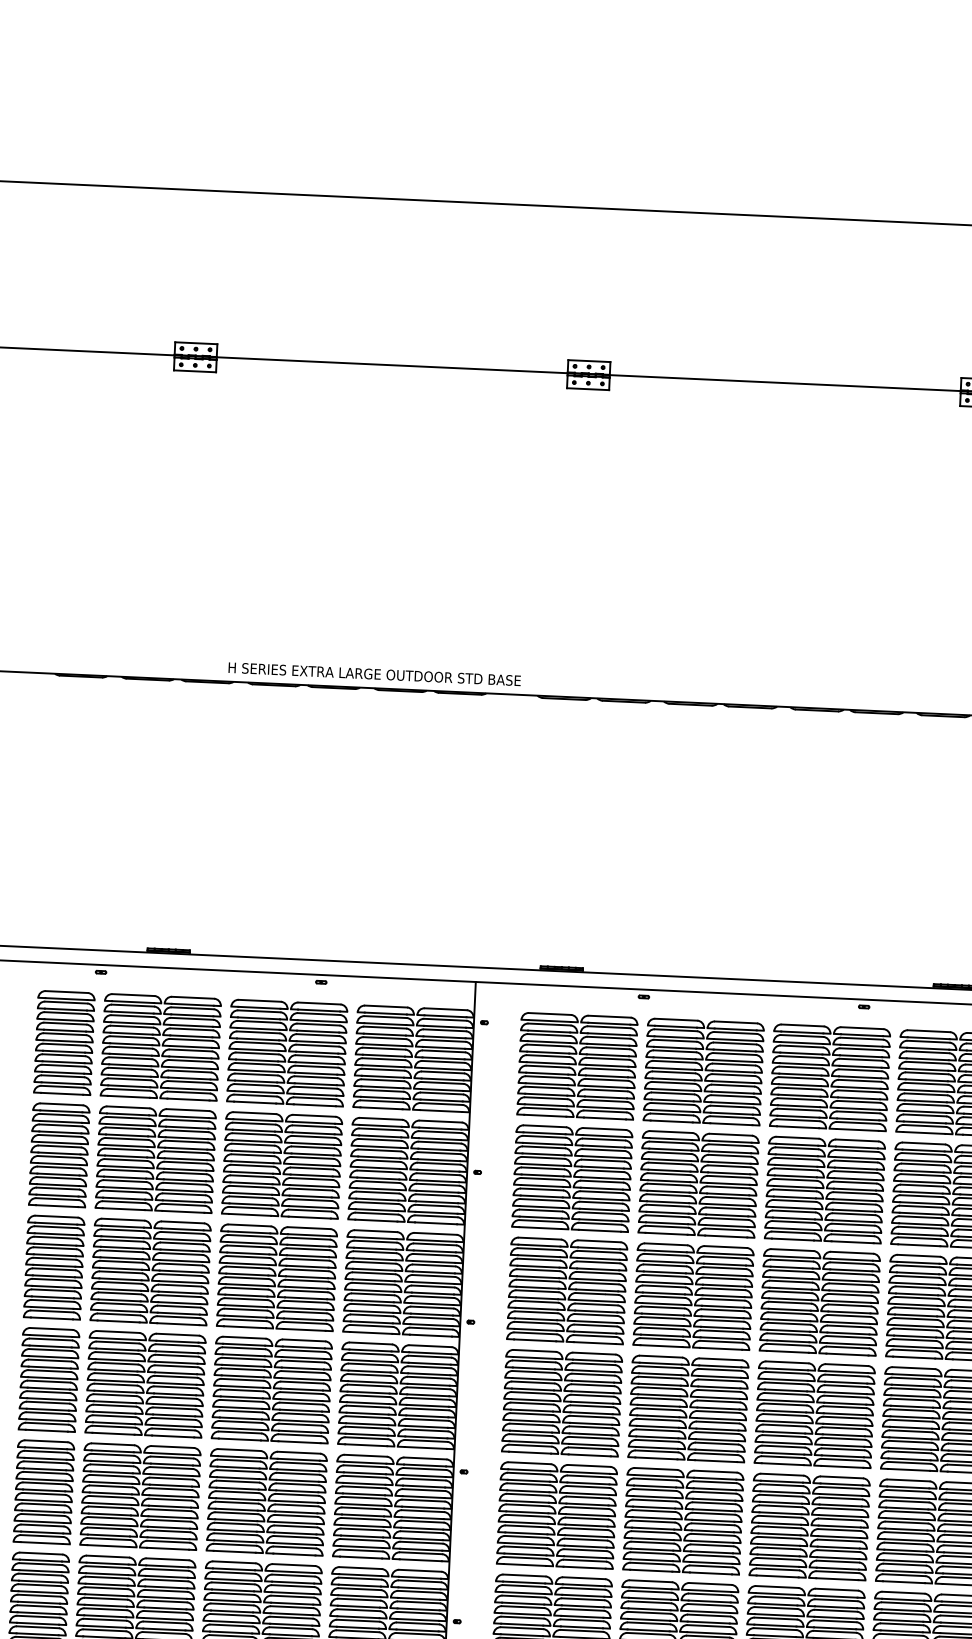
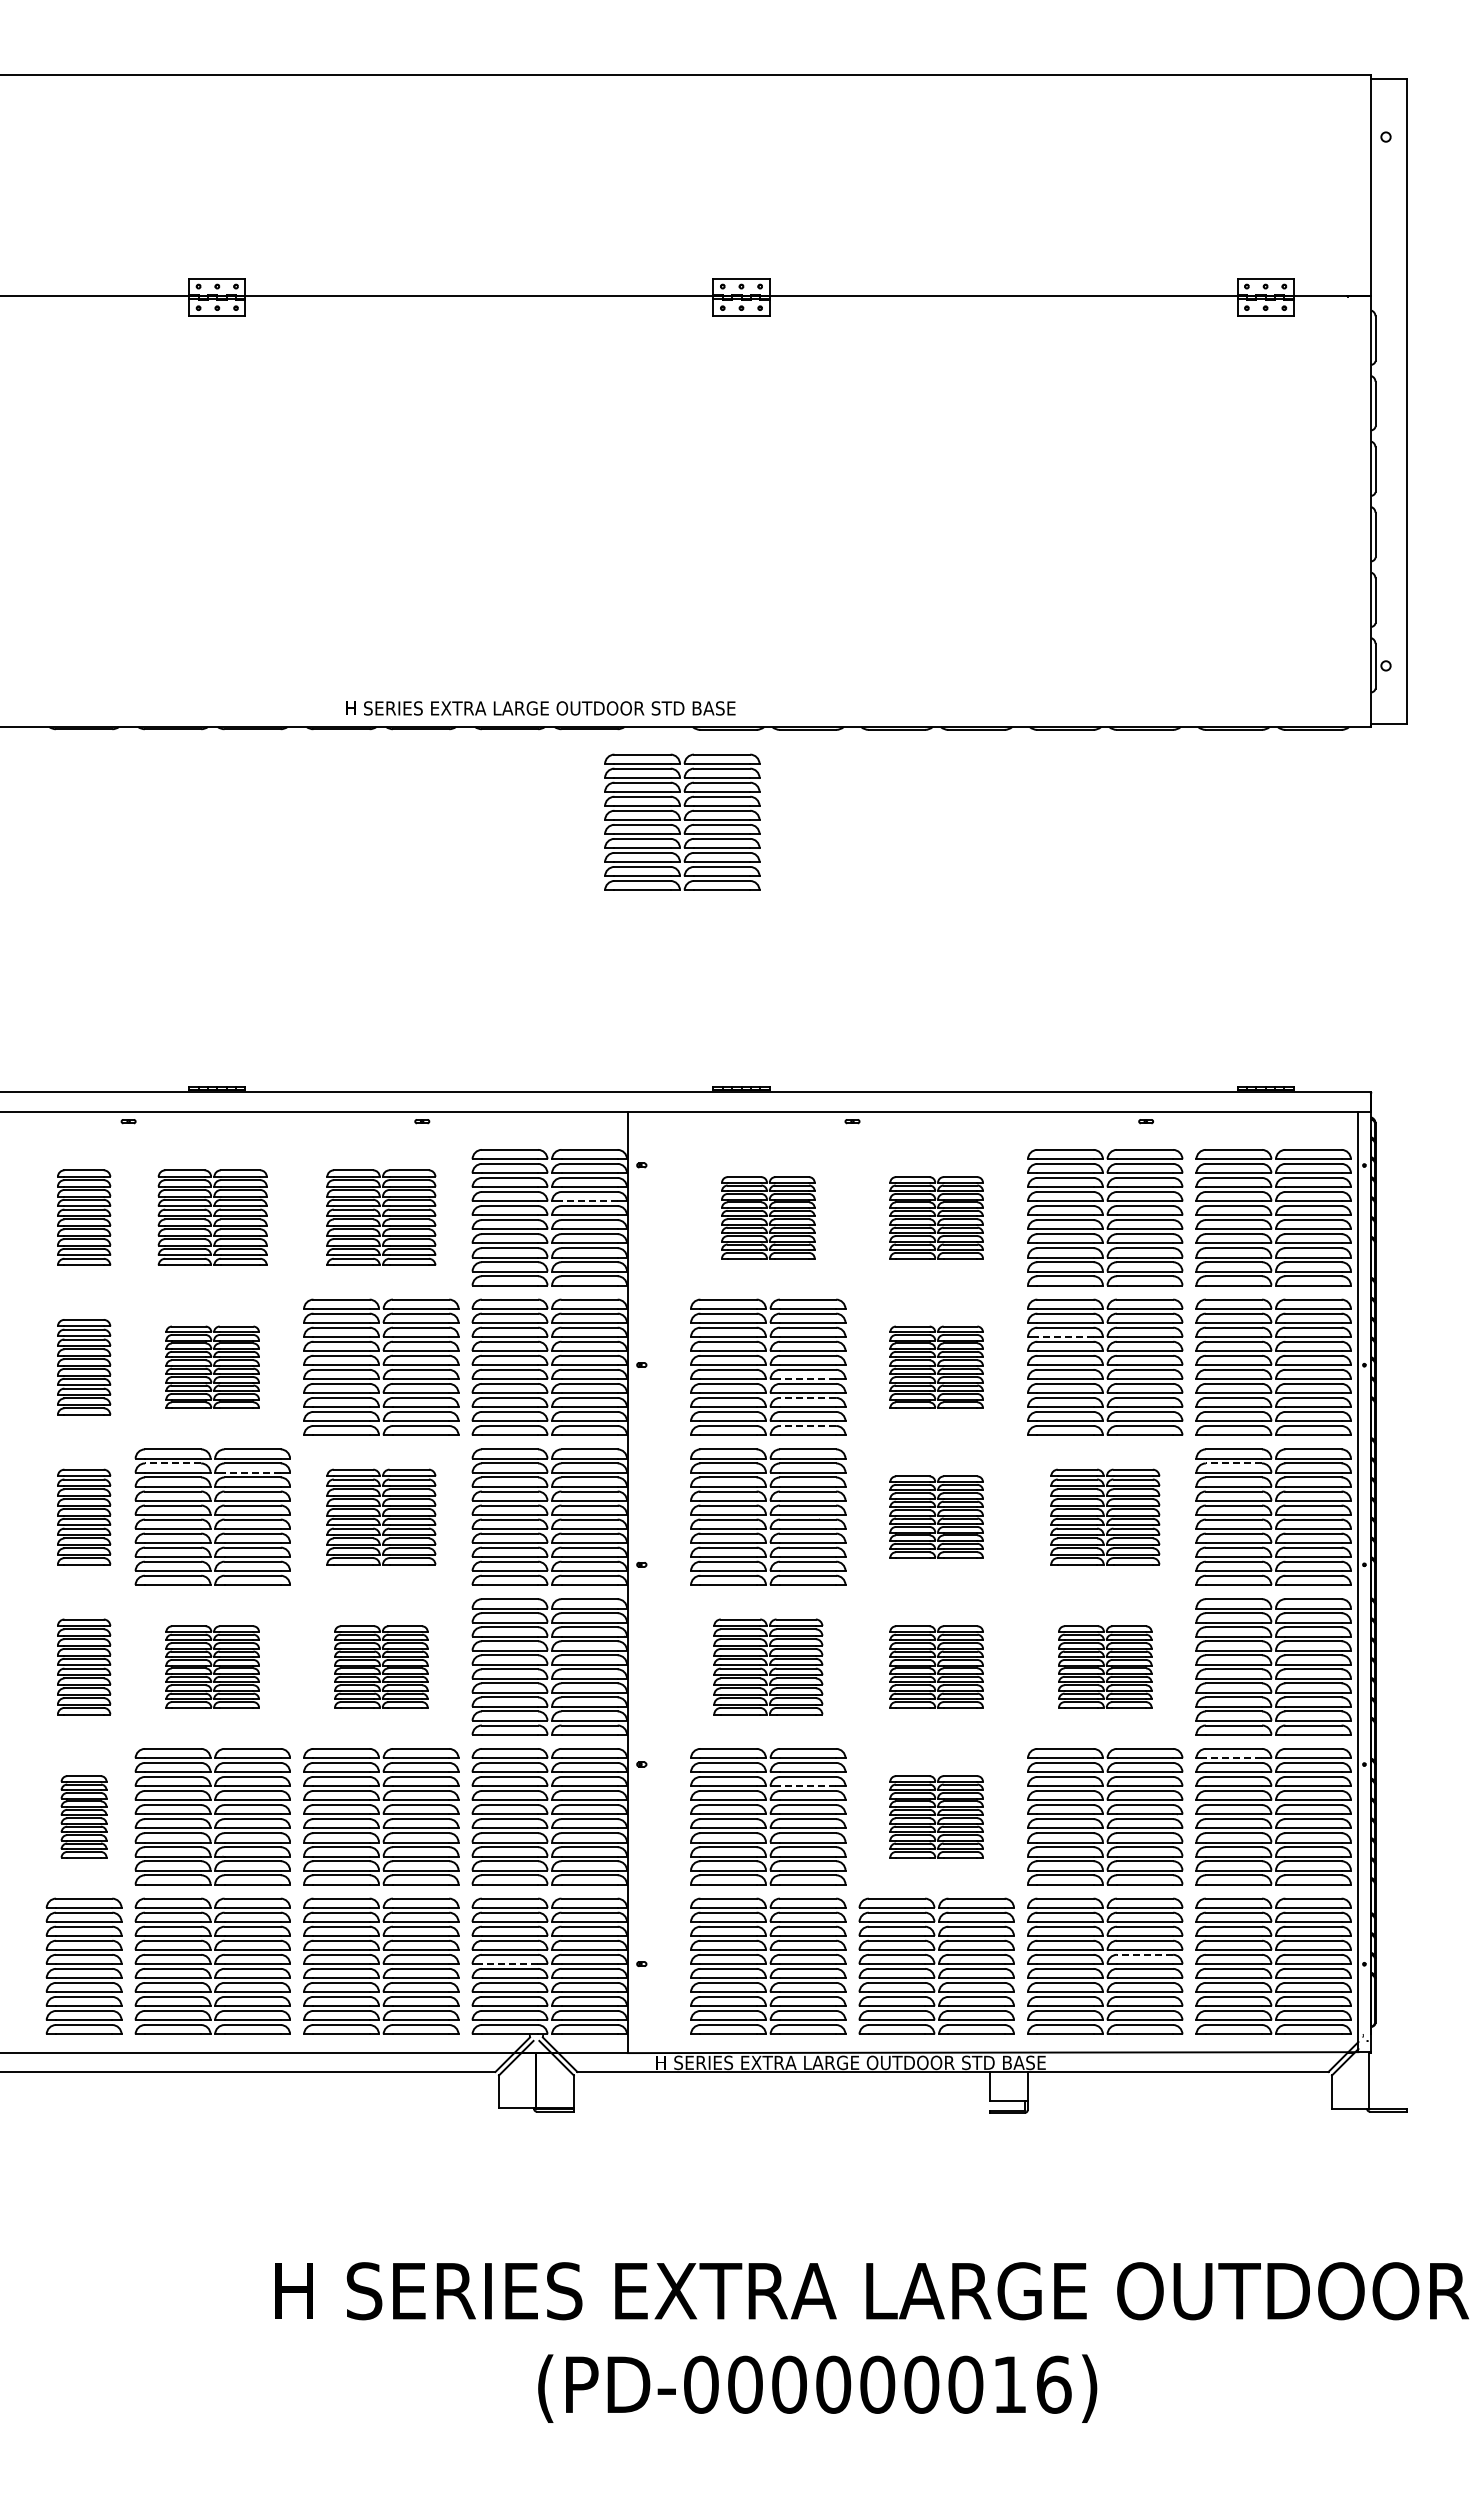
text: (374, 674) -> (540, 708), moved
part: (526, 766) -> (682, 821), added
part: (63, 1042) -> (83, 1217), size x0.7
part: (160, 1047) -> (212, 1217), size x0.7
line: (443, 1047) -> (589, 1201), solid -> dashed
part: (287, 1052) -> (381, 1217), size x0.7
part: (577, 1066) -> (768, 1217), size x0.6
part: (703, 1071) -> (936, 1217), size x0.6
part: (58, 1154) -> (83, 1366), size x0.7
part: (155, 1158) -> (212, 1366), size x0.6
line: (795, 1166) -> (1064, 1337), solid -> dashed
part: (698, 1183) -> (936, 1366), size x0.6
line: (601, 1188) -> (807, 1379), solid -> dashed
line: (600, 1202) -> (807, 1397), solid -> dashed
line: (599, 1224) -> (807, 1426), solid -> dashed
line: (122, 1230) -> (172, 1463), solid -> dashed
line: (182, 1239) -> (252, 1472), solid -> dashed
part: (53, 1266) -> (83, 1516), size x0.7
line: (918, 1266) -> (1233, 1463), solid -> dashed
part: (277, 1277) -> (381, 1516), size x0.7
part: (693, 1296) -> (936, 1516), size x0.6
part: (820, 1301) -> (1105, 1516), size x0.7
part: (48, 1379) -> (83, 1666), size x0.7
part: (145, 1383) -> (212, 1666), size x0.6
part: (272, 1389) -> (381, 1666), size x0.6
part: (562, 1402) -> (768, 1666), size x0.7
part: (688, 1408) -> (936, 1666), size x0.6
part: (815, 1414) -> (1105, 1666), size x0.6
line: (907, 1487) -> (1233, 1758), solid -> dashed
part: (43, 1491) -> (83, 1816), size x0.6
line: (587, 1494) -> (807, 1786), solid -> dashed
part: (683, 1520) -> (936, 1816), size x0.6
line: (357, 1617) -> (509, 1964), solid -> dashed
line: (834, 1631) -> (1144, 1954), solid -> dashed

